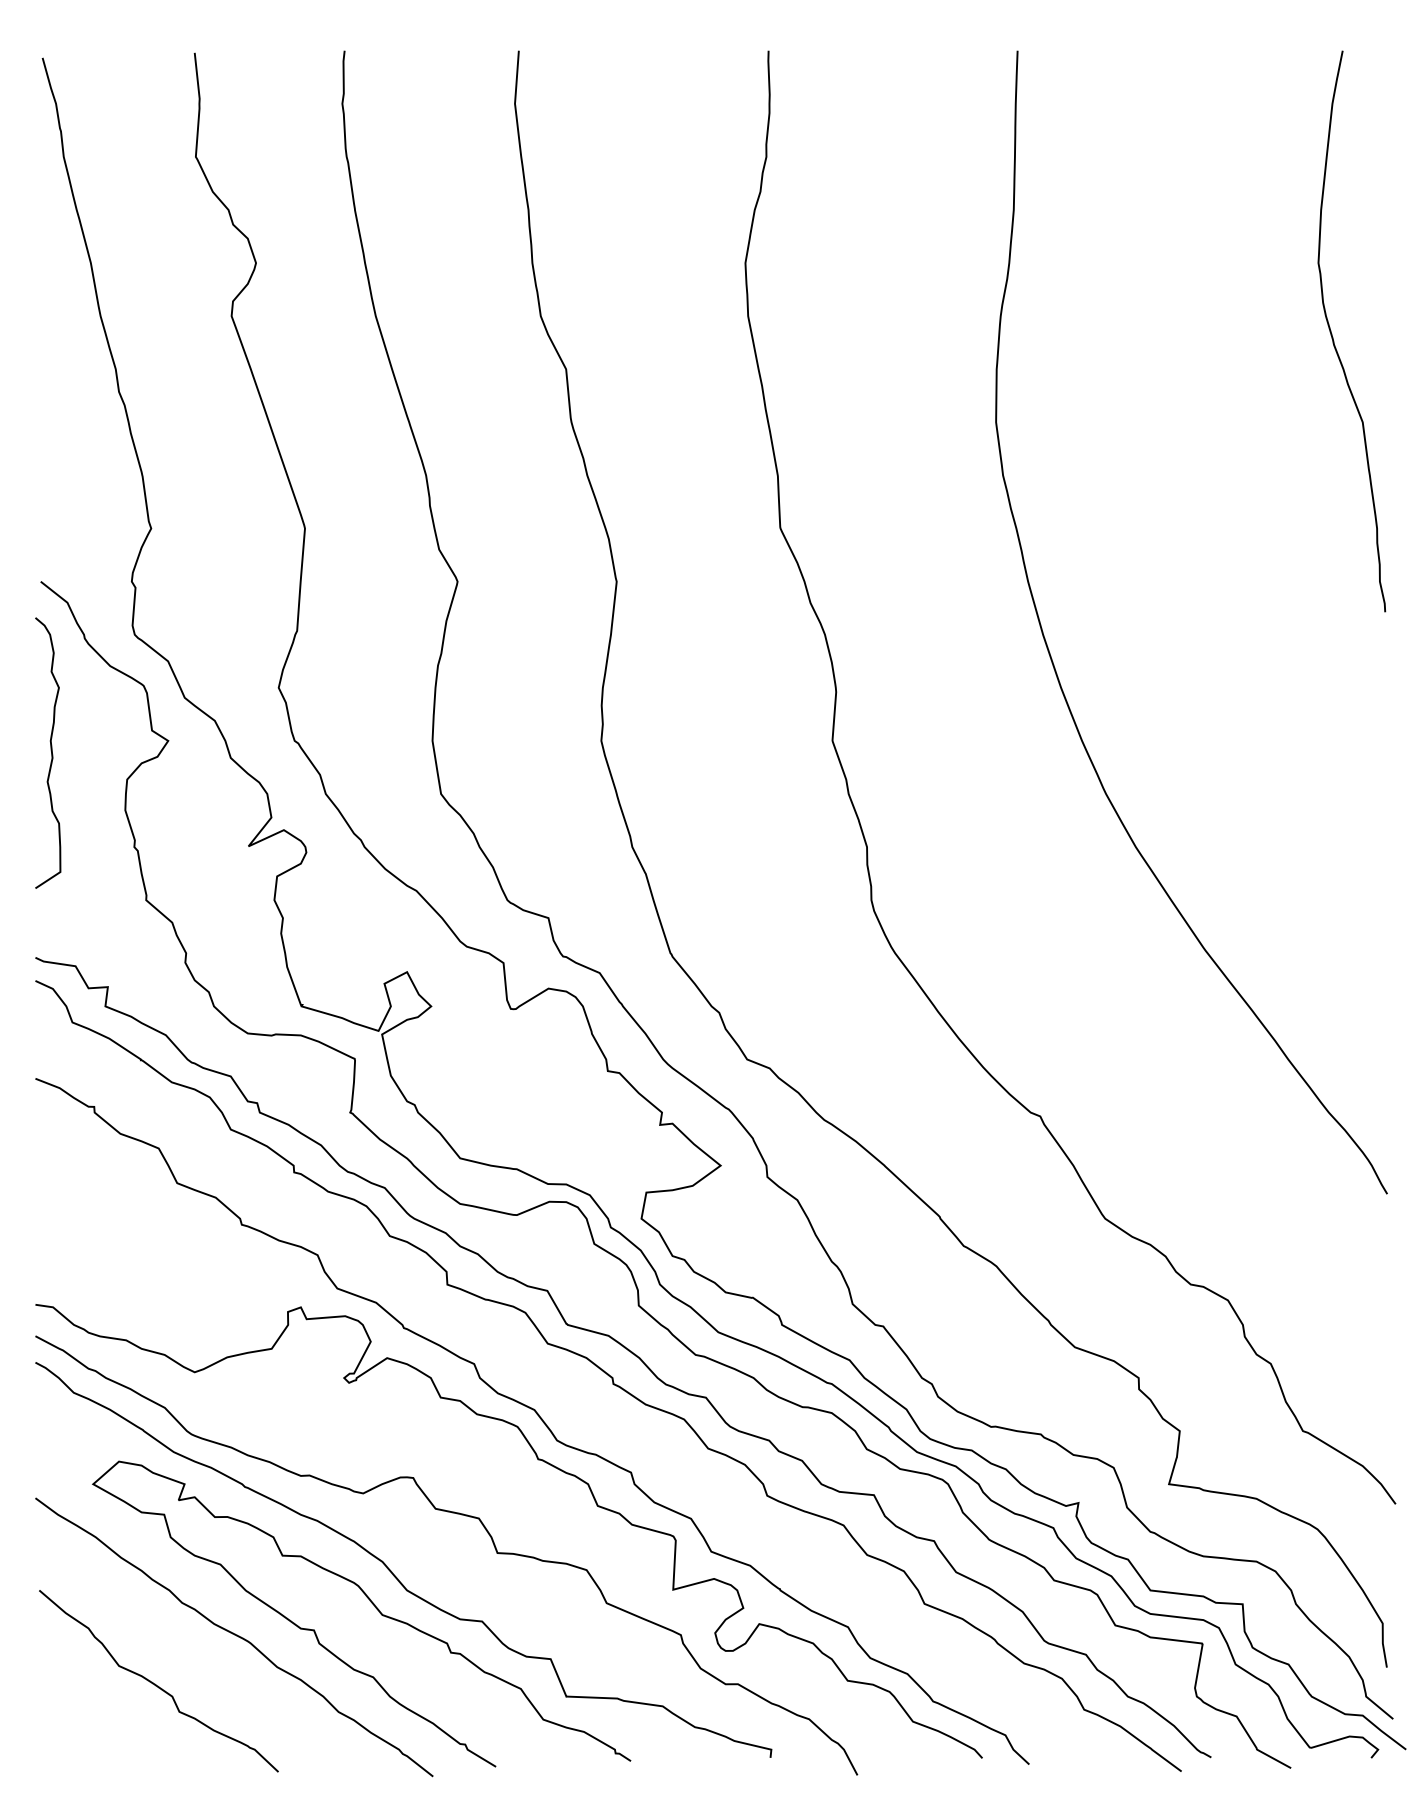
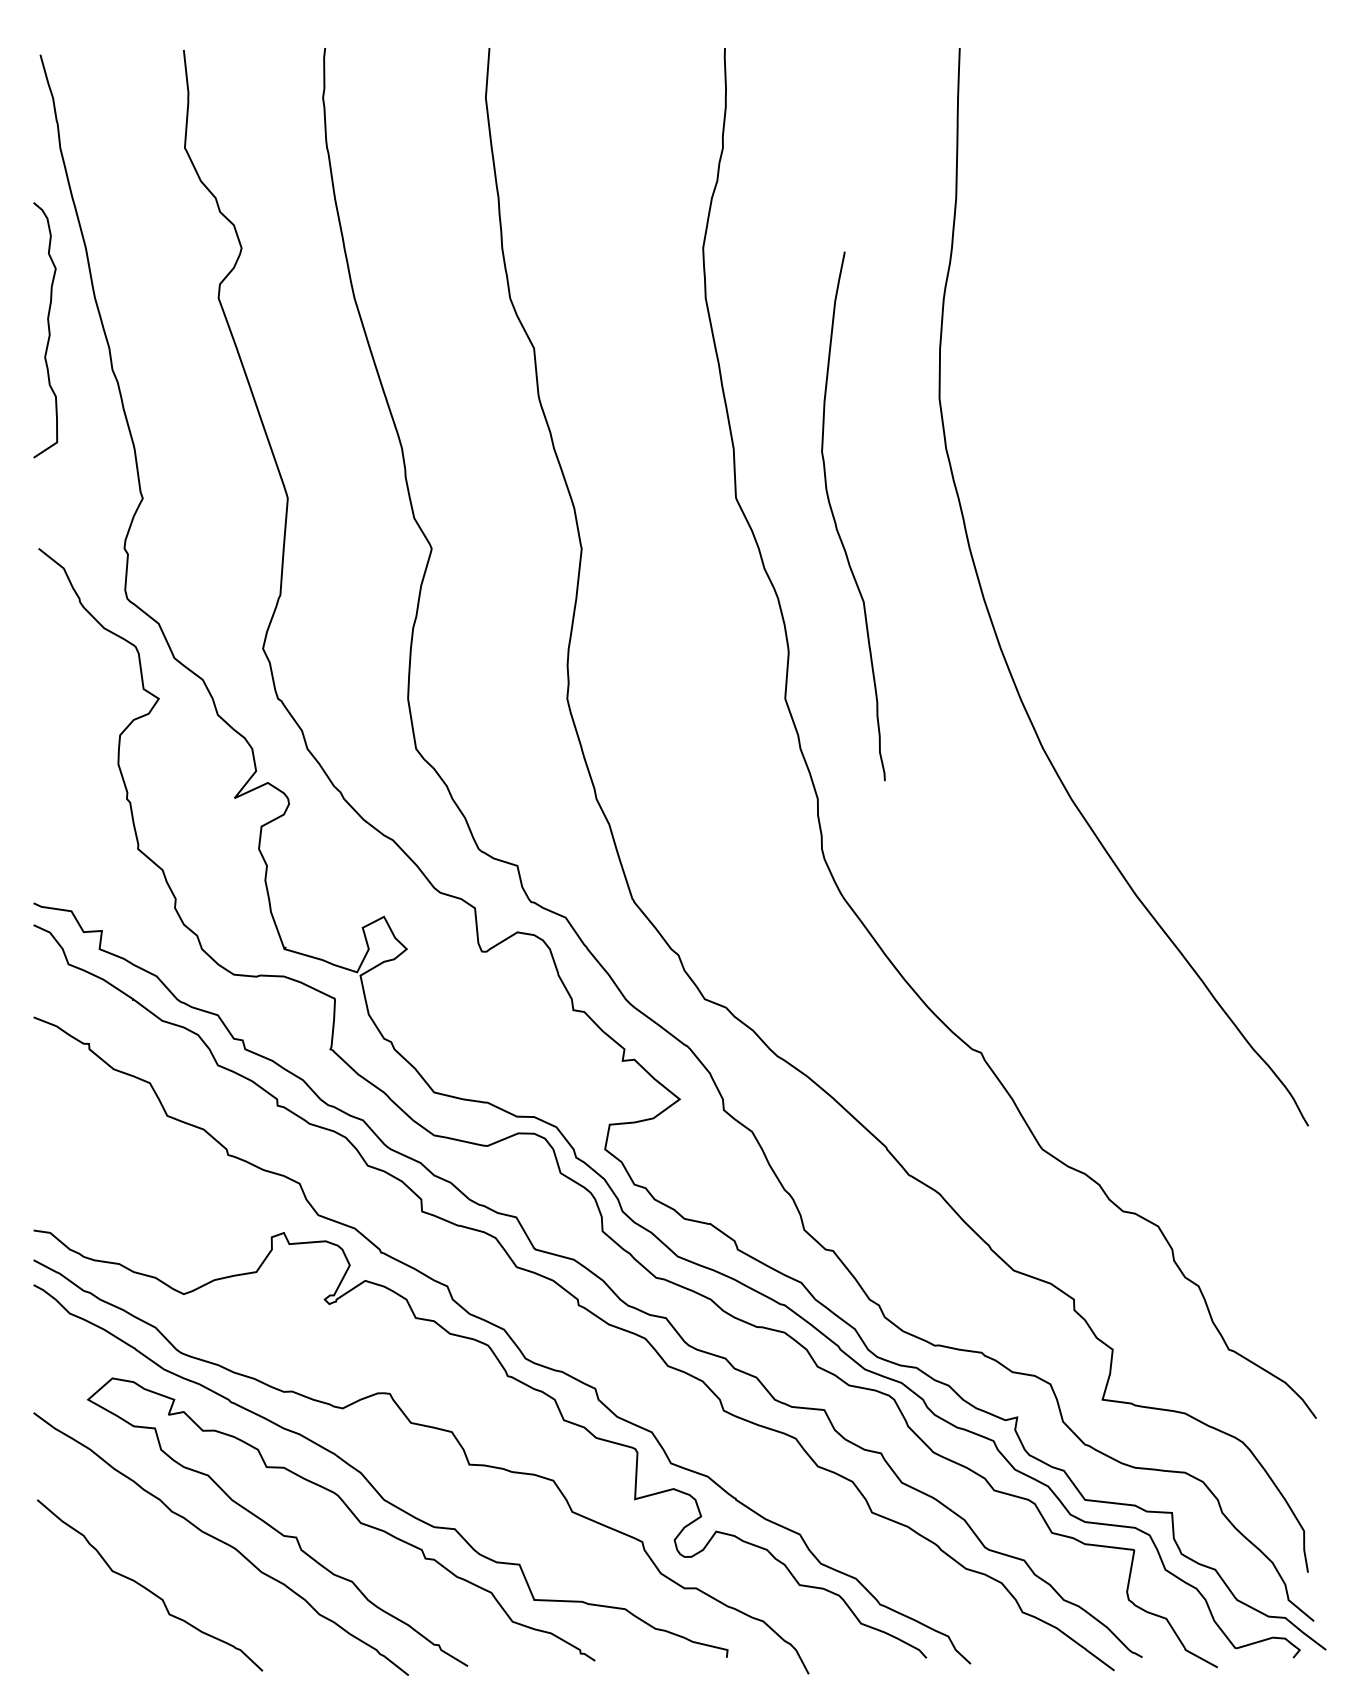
curve: (1333, 337) -> (836, 522), moved
curve: (50, 750) -> (47, 327), moved

